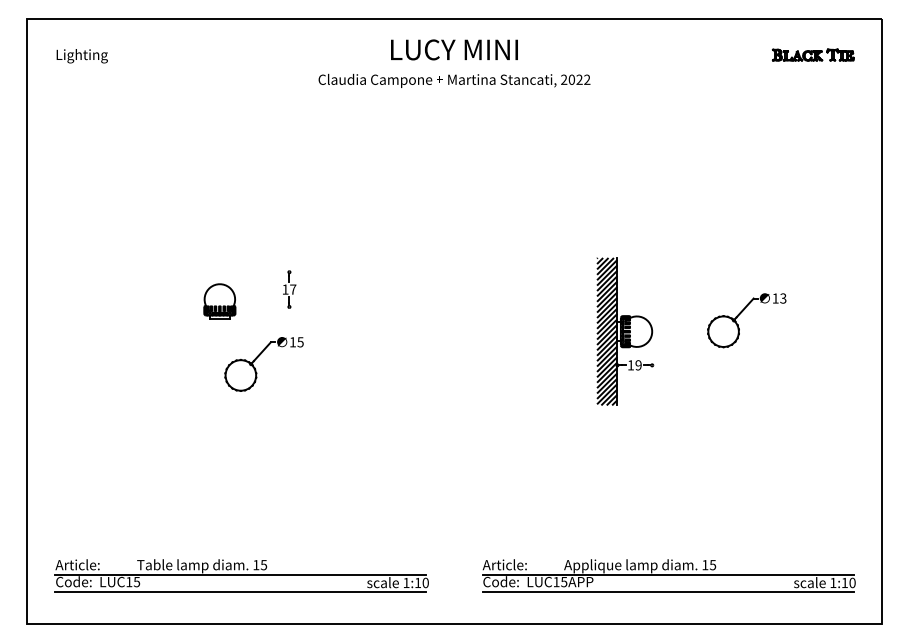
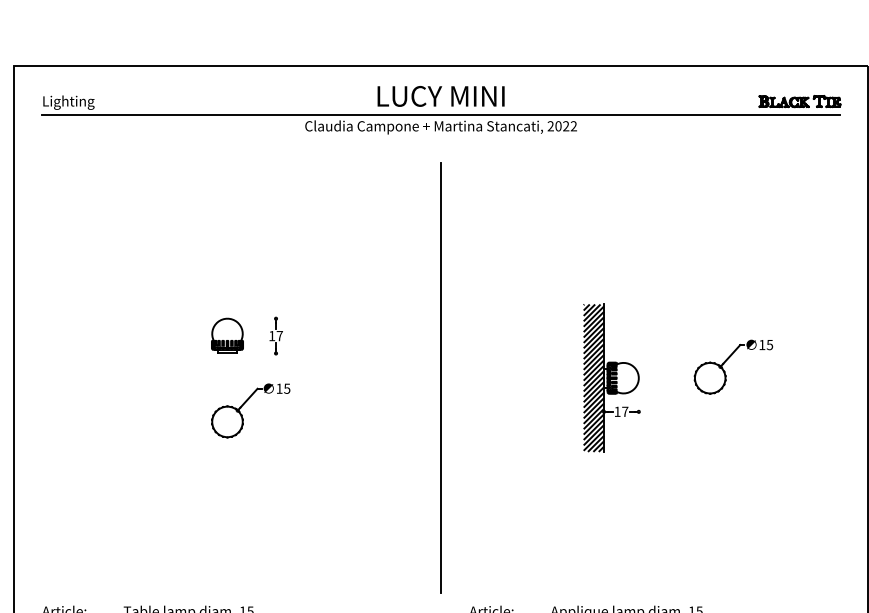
line: (454, 68) -> (441, 114), added
text: (783, 297) -> (770, 343), 13 -> 15
part: (219, 301) -> (227, 335), moved
line: (454, 331) -> (441, 377), added
text: (638, 365) -> (625, 411), 19 -> 17

